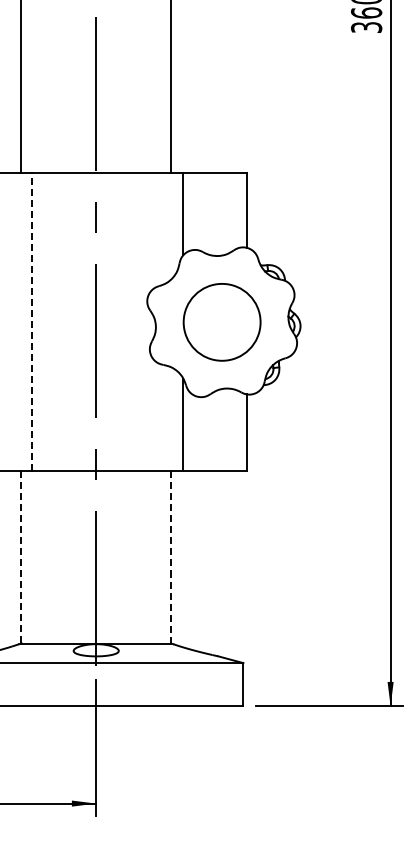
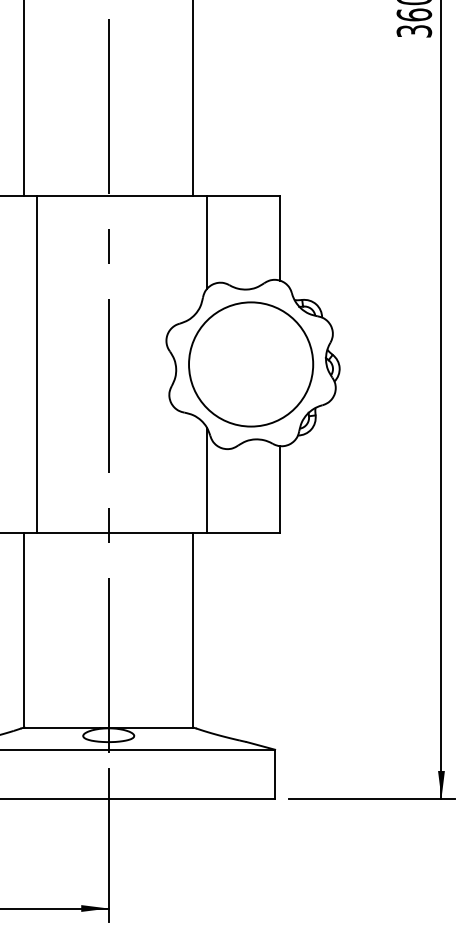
line: (32, 321) -> (36, 363), dashed -> solid
circle: (221, 322) -> (250, 364), size x1.43
line: (170, 556) -> (192, 629), dashed -> solid
line: (21, 557) -> (24, 630), dashed -> solid

